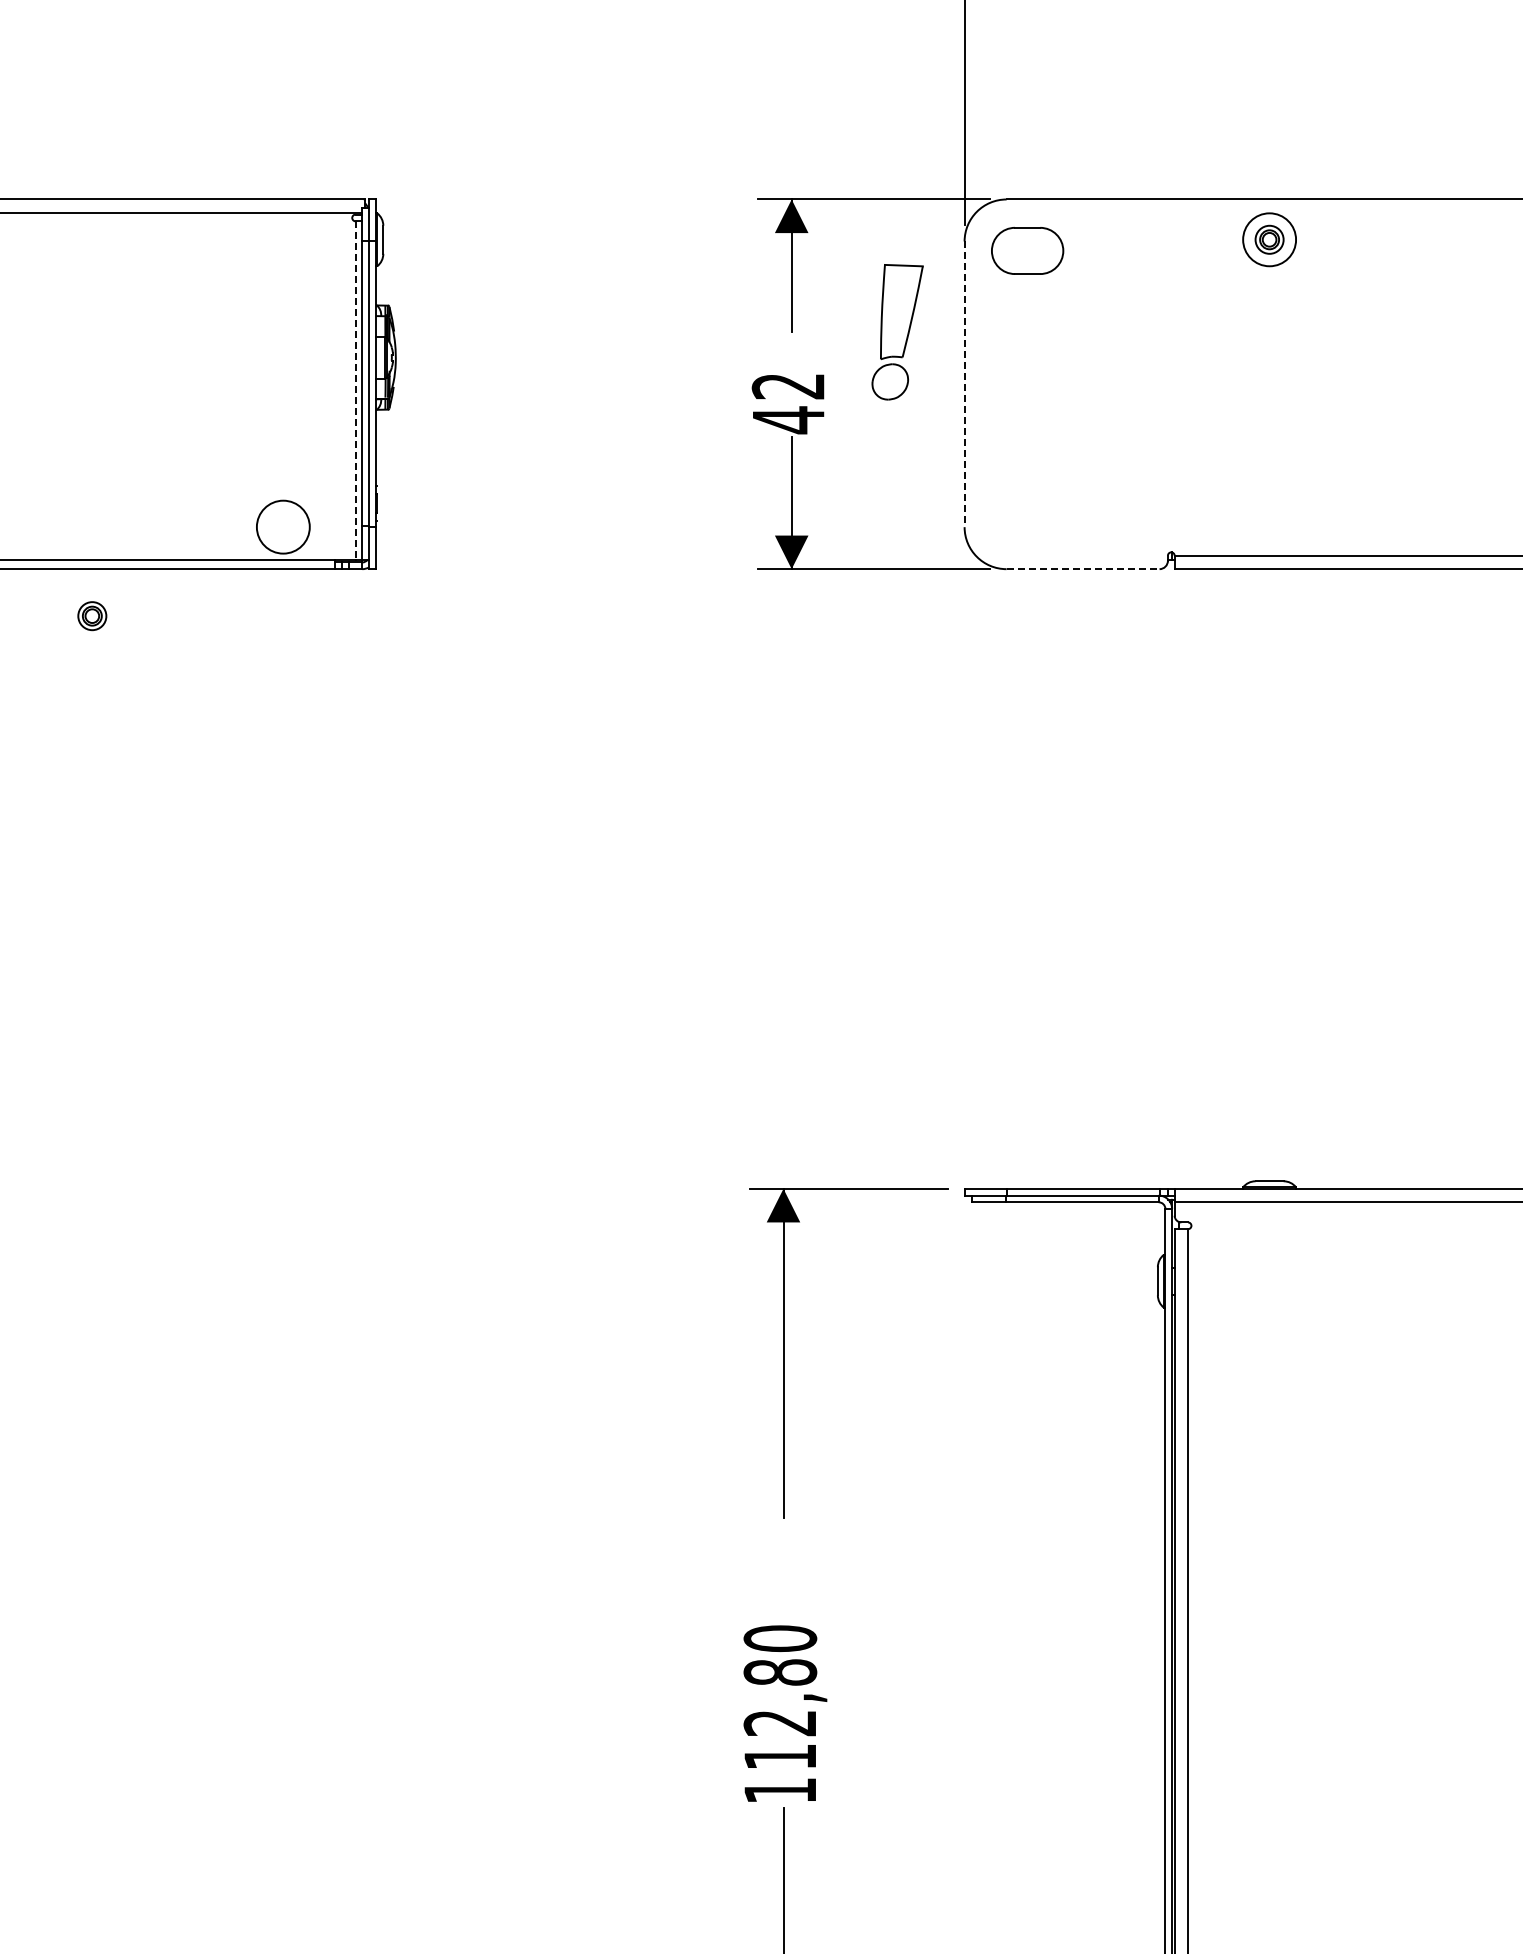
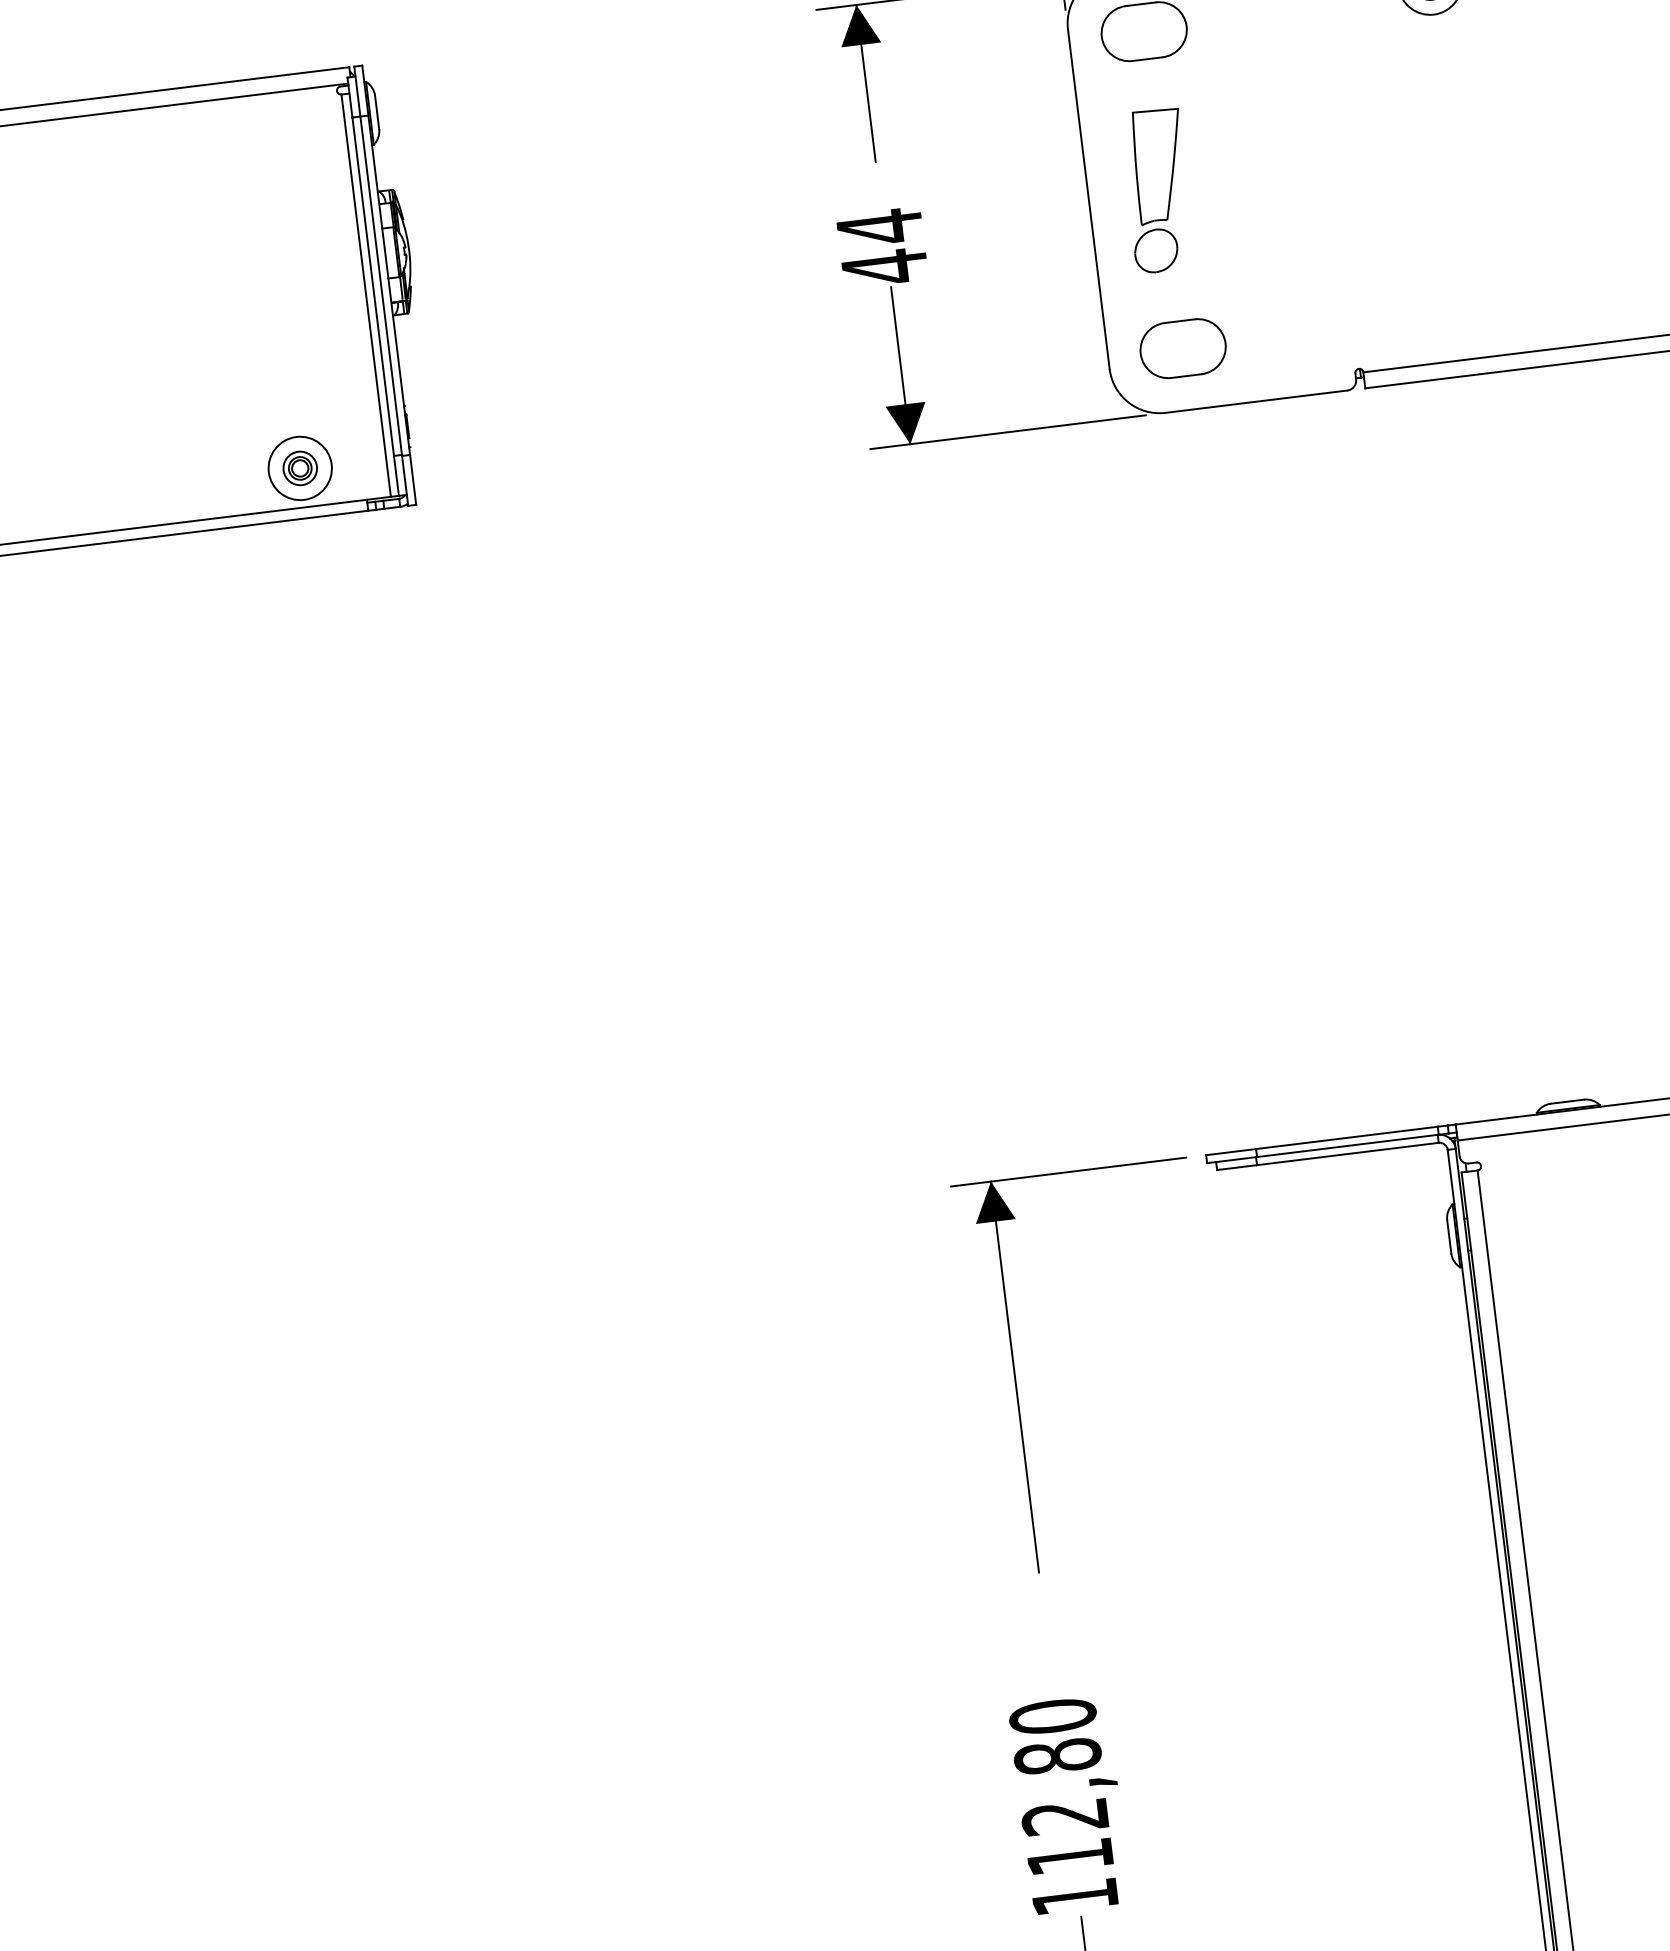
part: (897, 332) -> (1157, 191), moved
line: (964, 384) -> (1088, 199), dashed -> solid
text: (787, 386) -> (878, 227), 42 -> 44
line: (355, 391) -> (366, 296), dashed -> solid
part: (1027, 517) -> (1182, 348), added
line: (1083, 569) -> (1257, 402), dashed -> solid
part: (92, 616) -> (300, 468), moved

